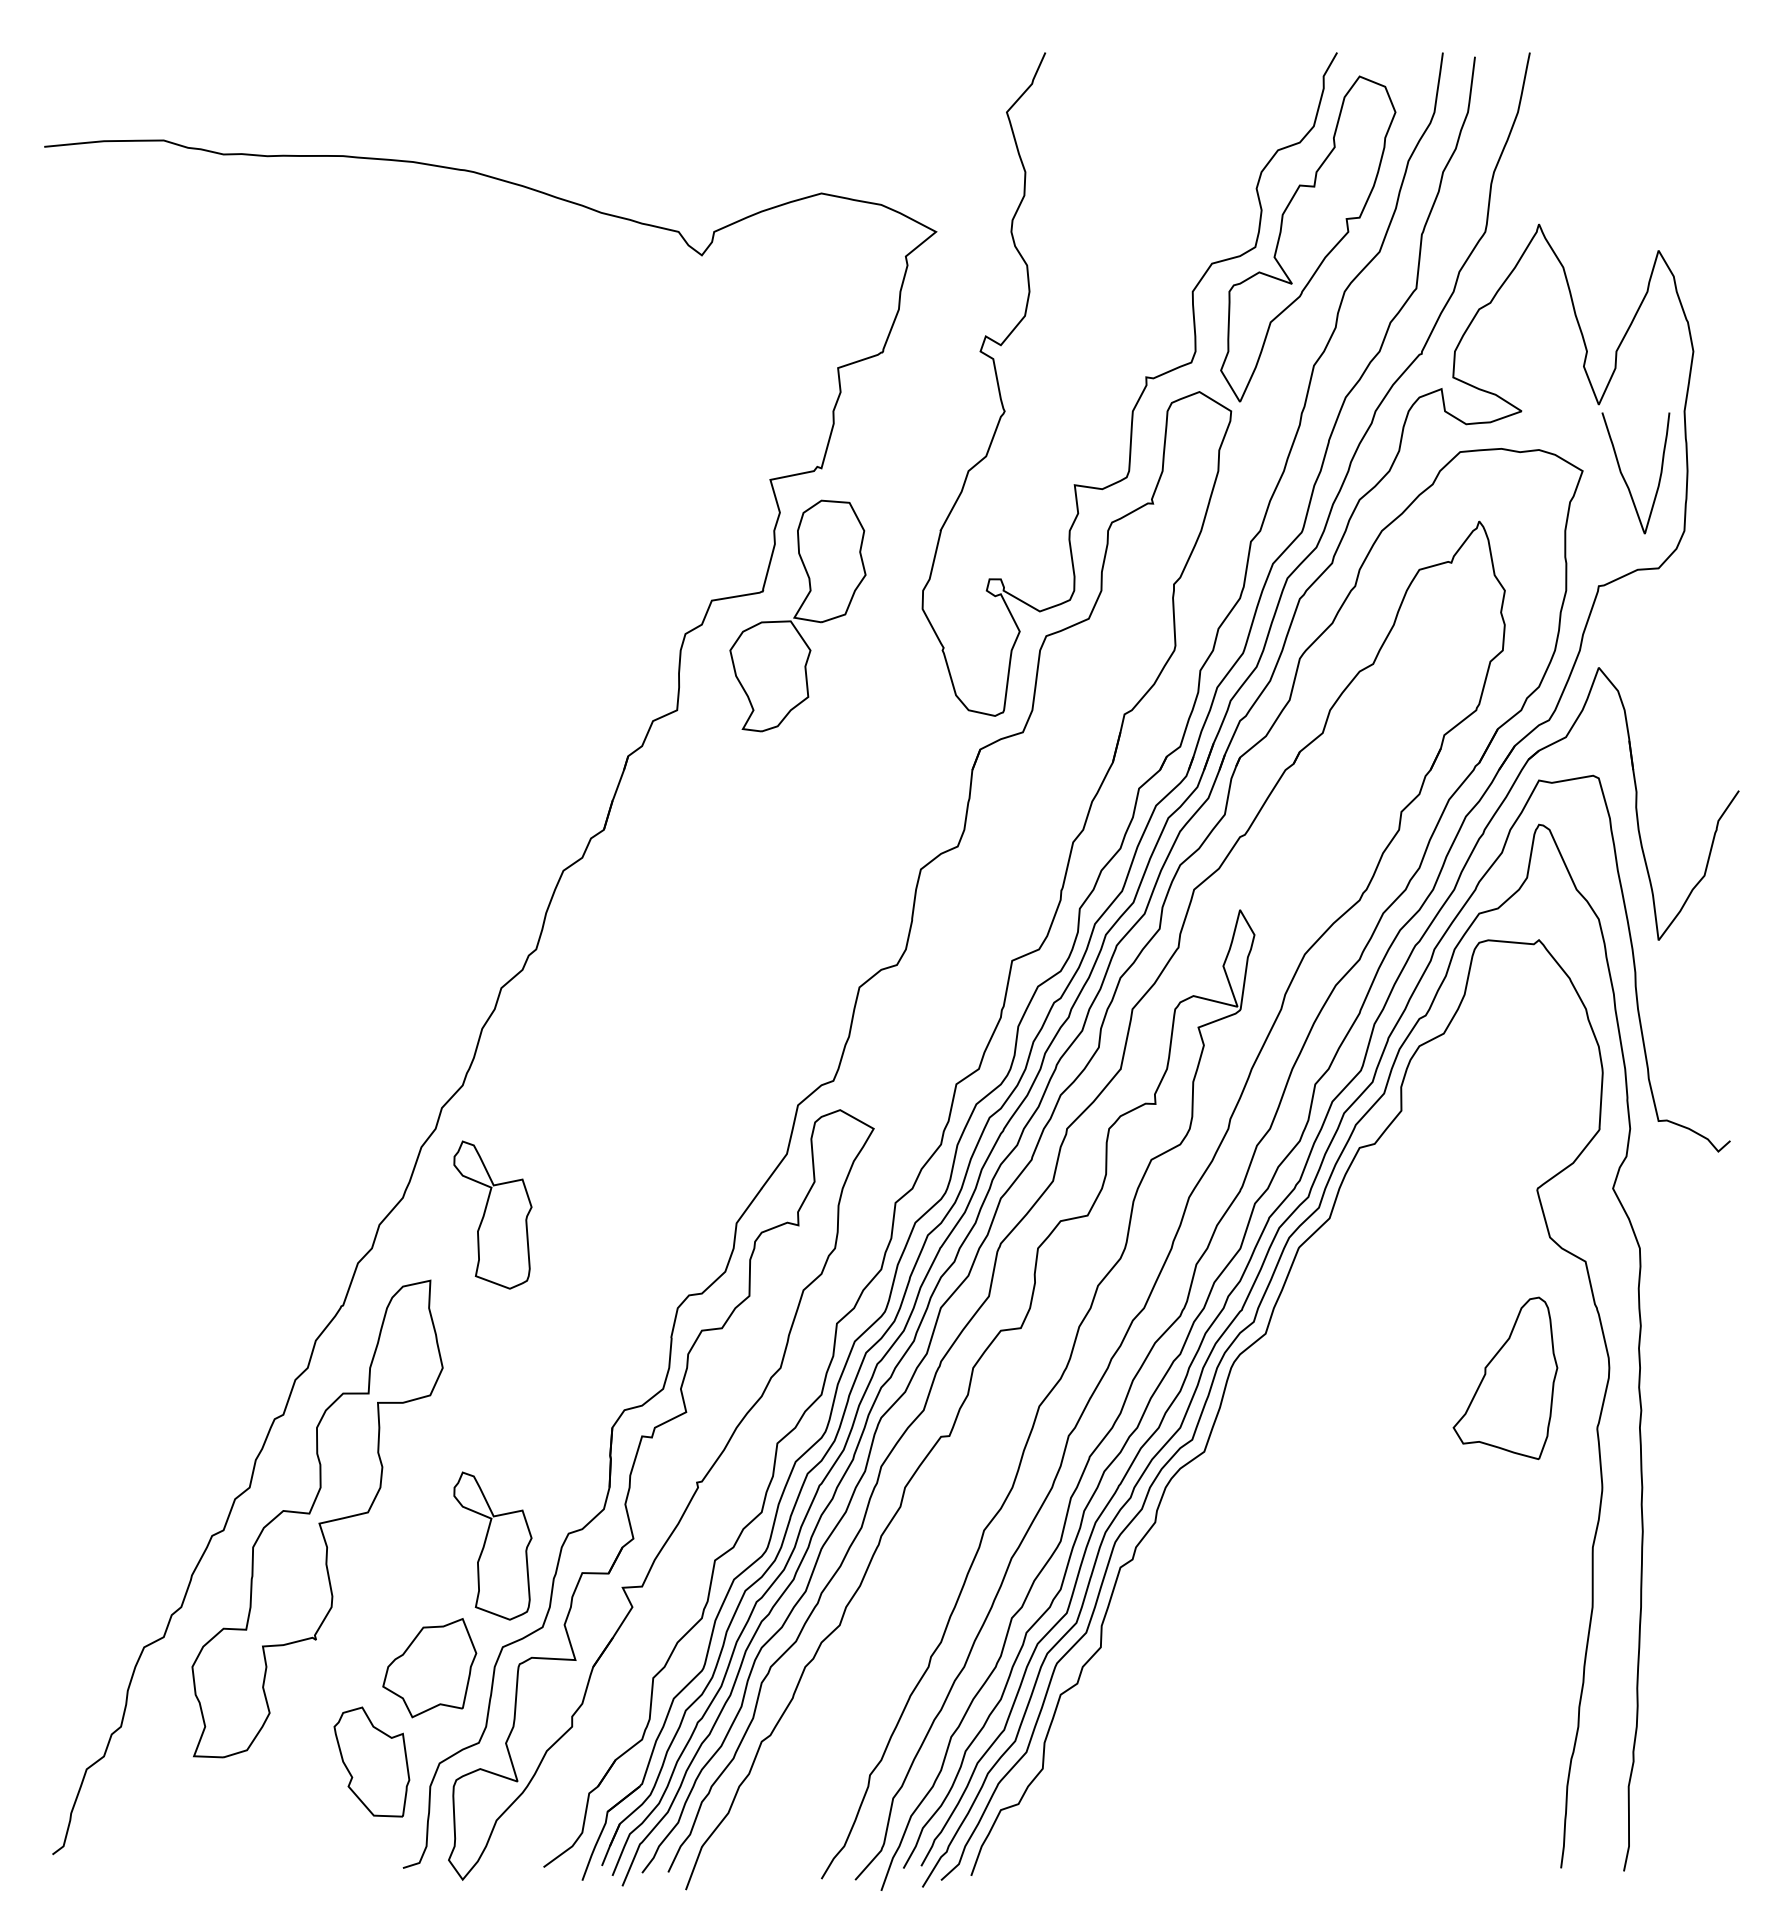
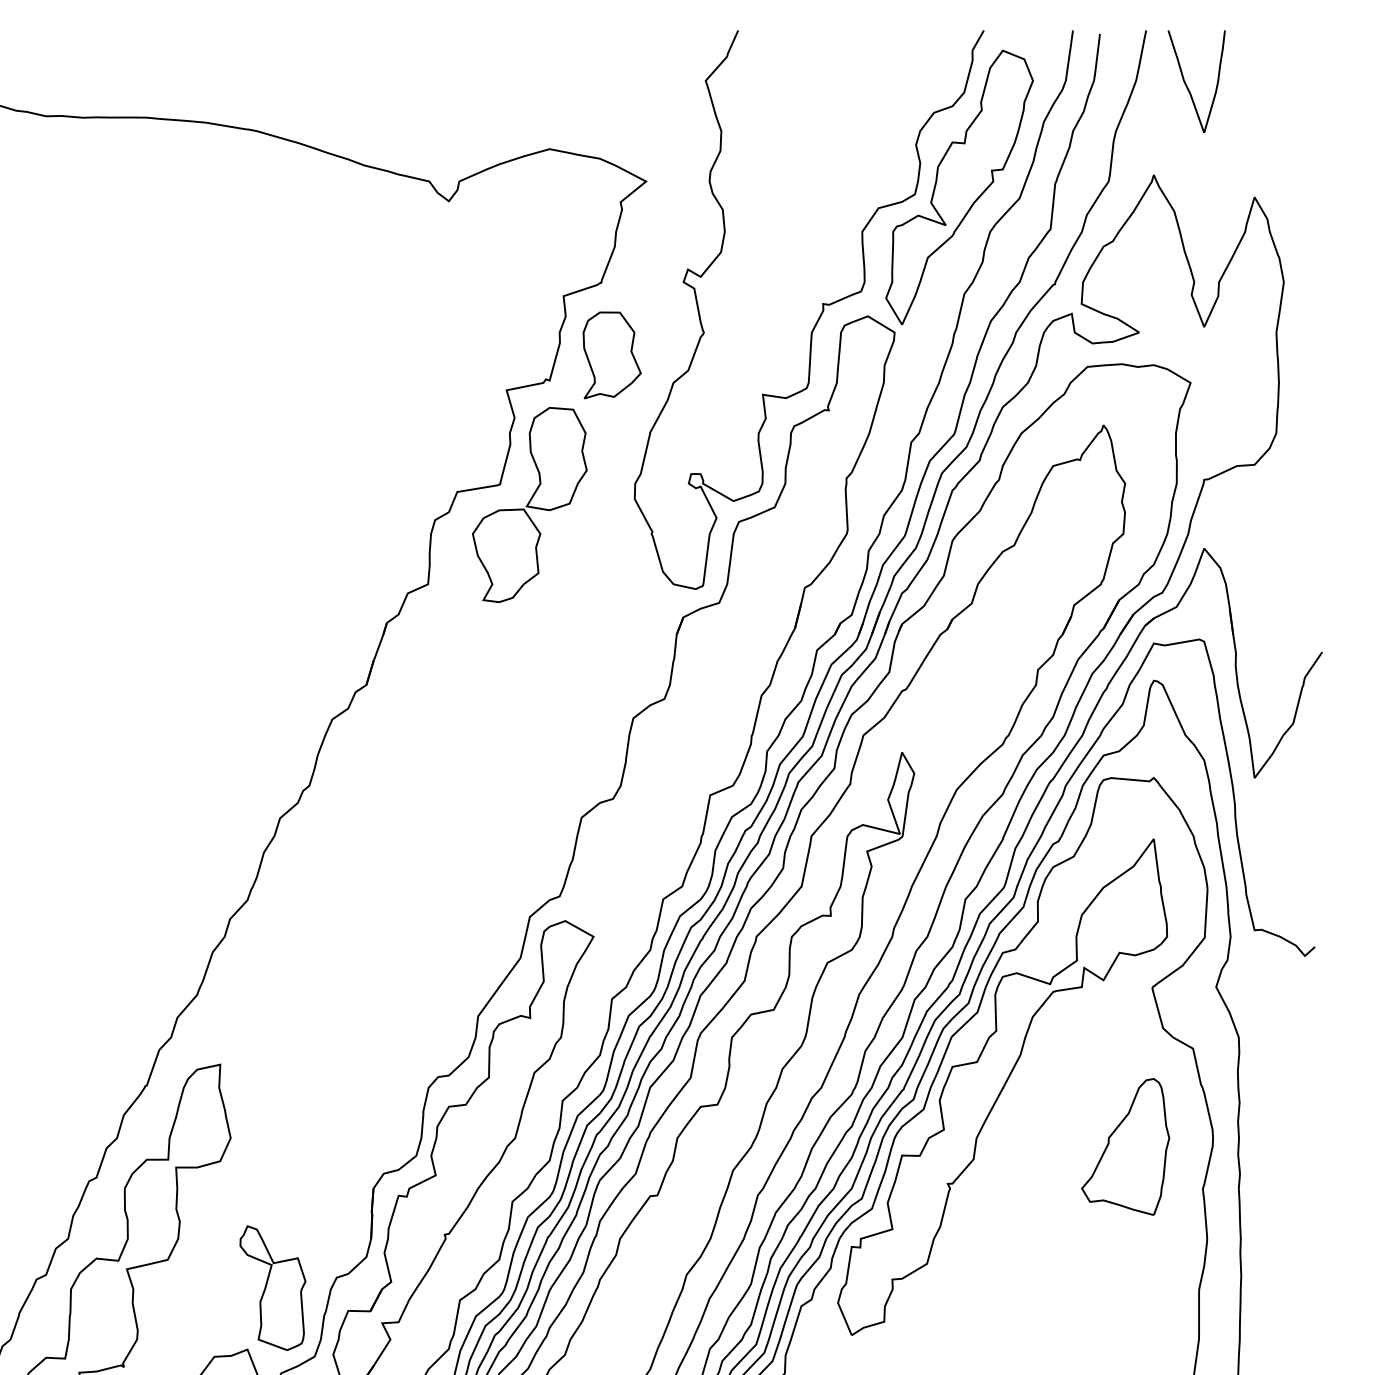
part: (895, 438) -> (611, 355), added
curve: (1625, 479) -> (1187, 86), moved
part: (492, 1214) -> (272, 1008), removed
part: (1359, 1307) -> (1002, 1087), added

